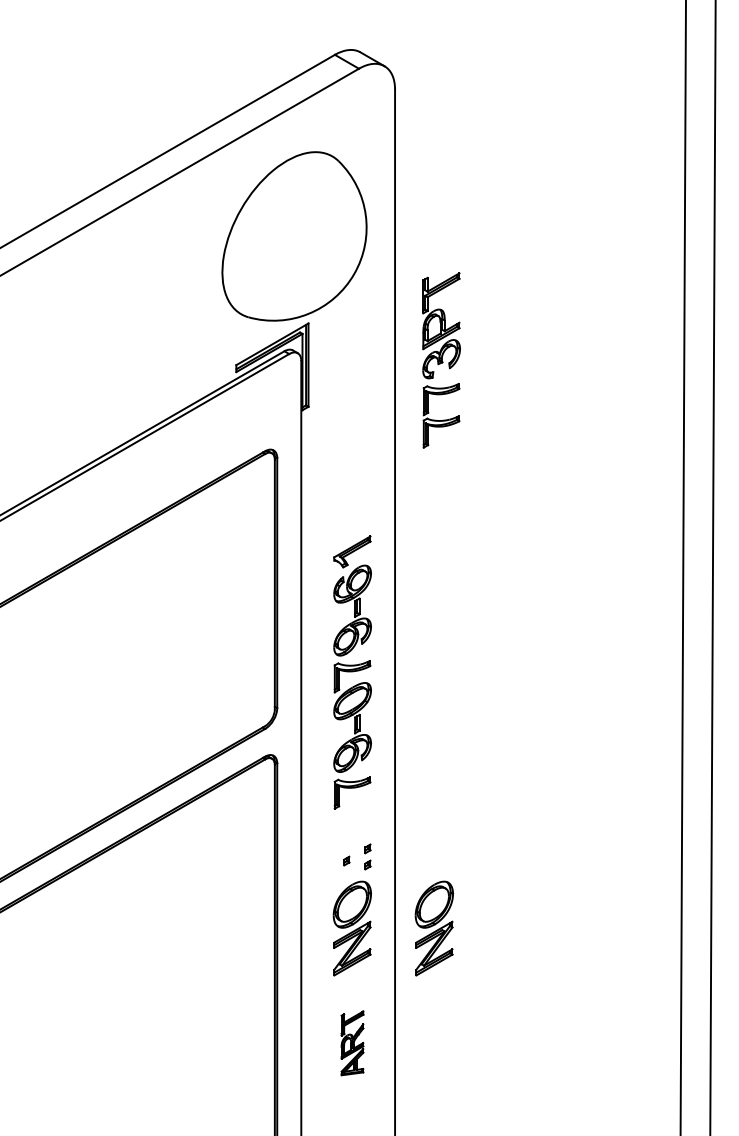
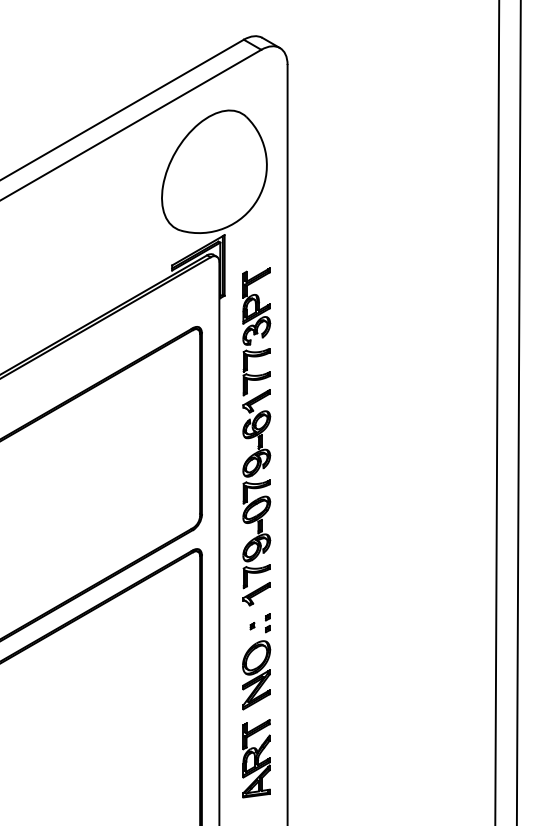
part: (441, 360) -> (256, 331), moved
part: (352, 816) -> (256, 593), added
part: (434, 928) -> (316, 675), removed
part: (352, 1043) -> (256, 758), size x1.67

